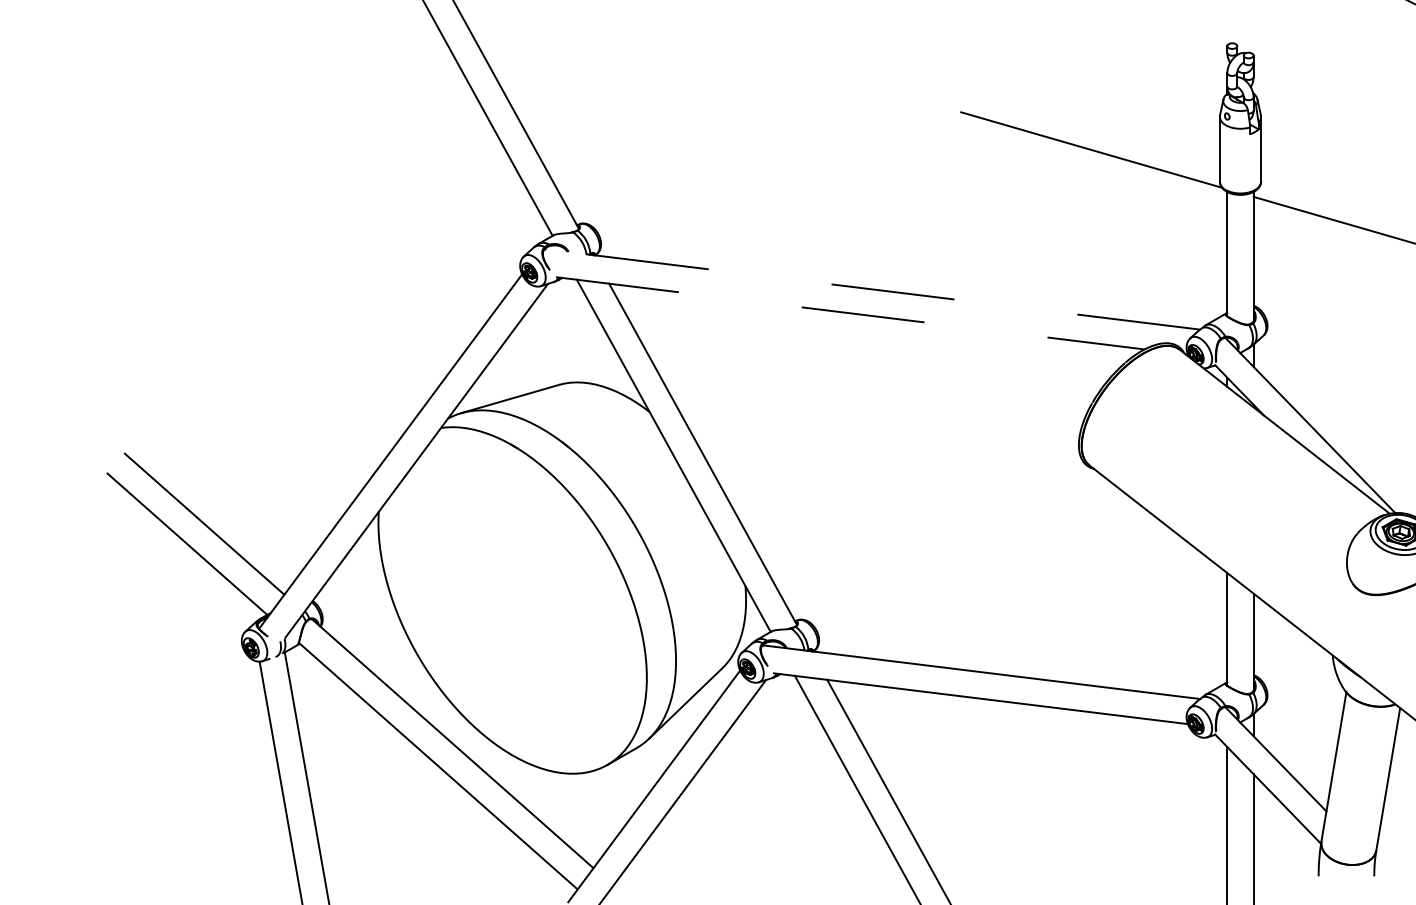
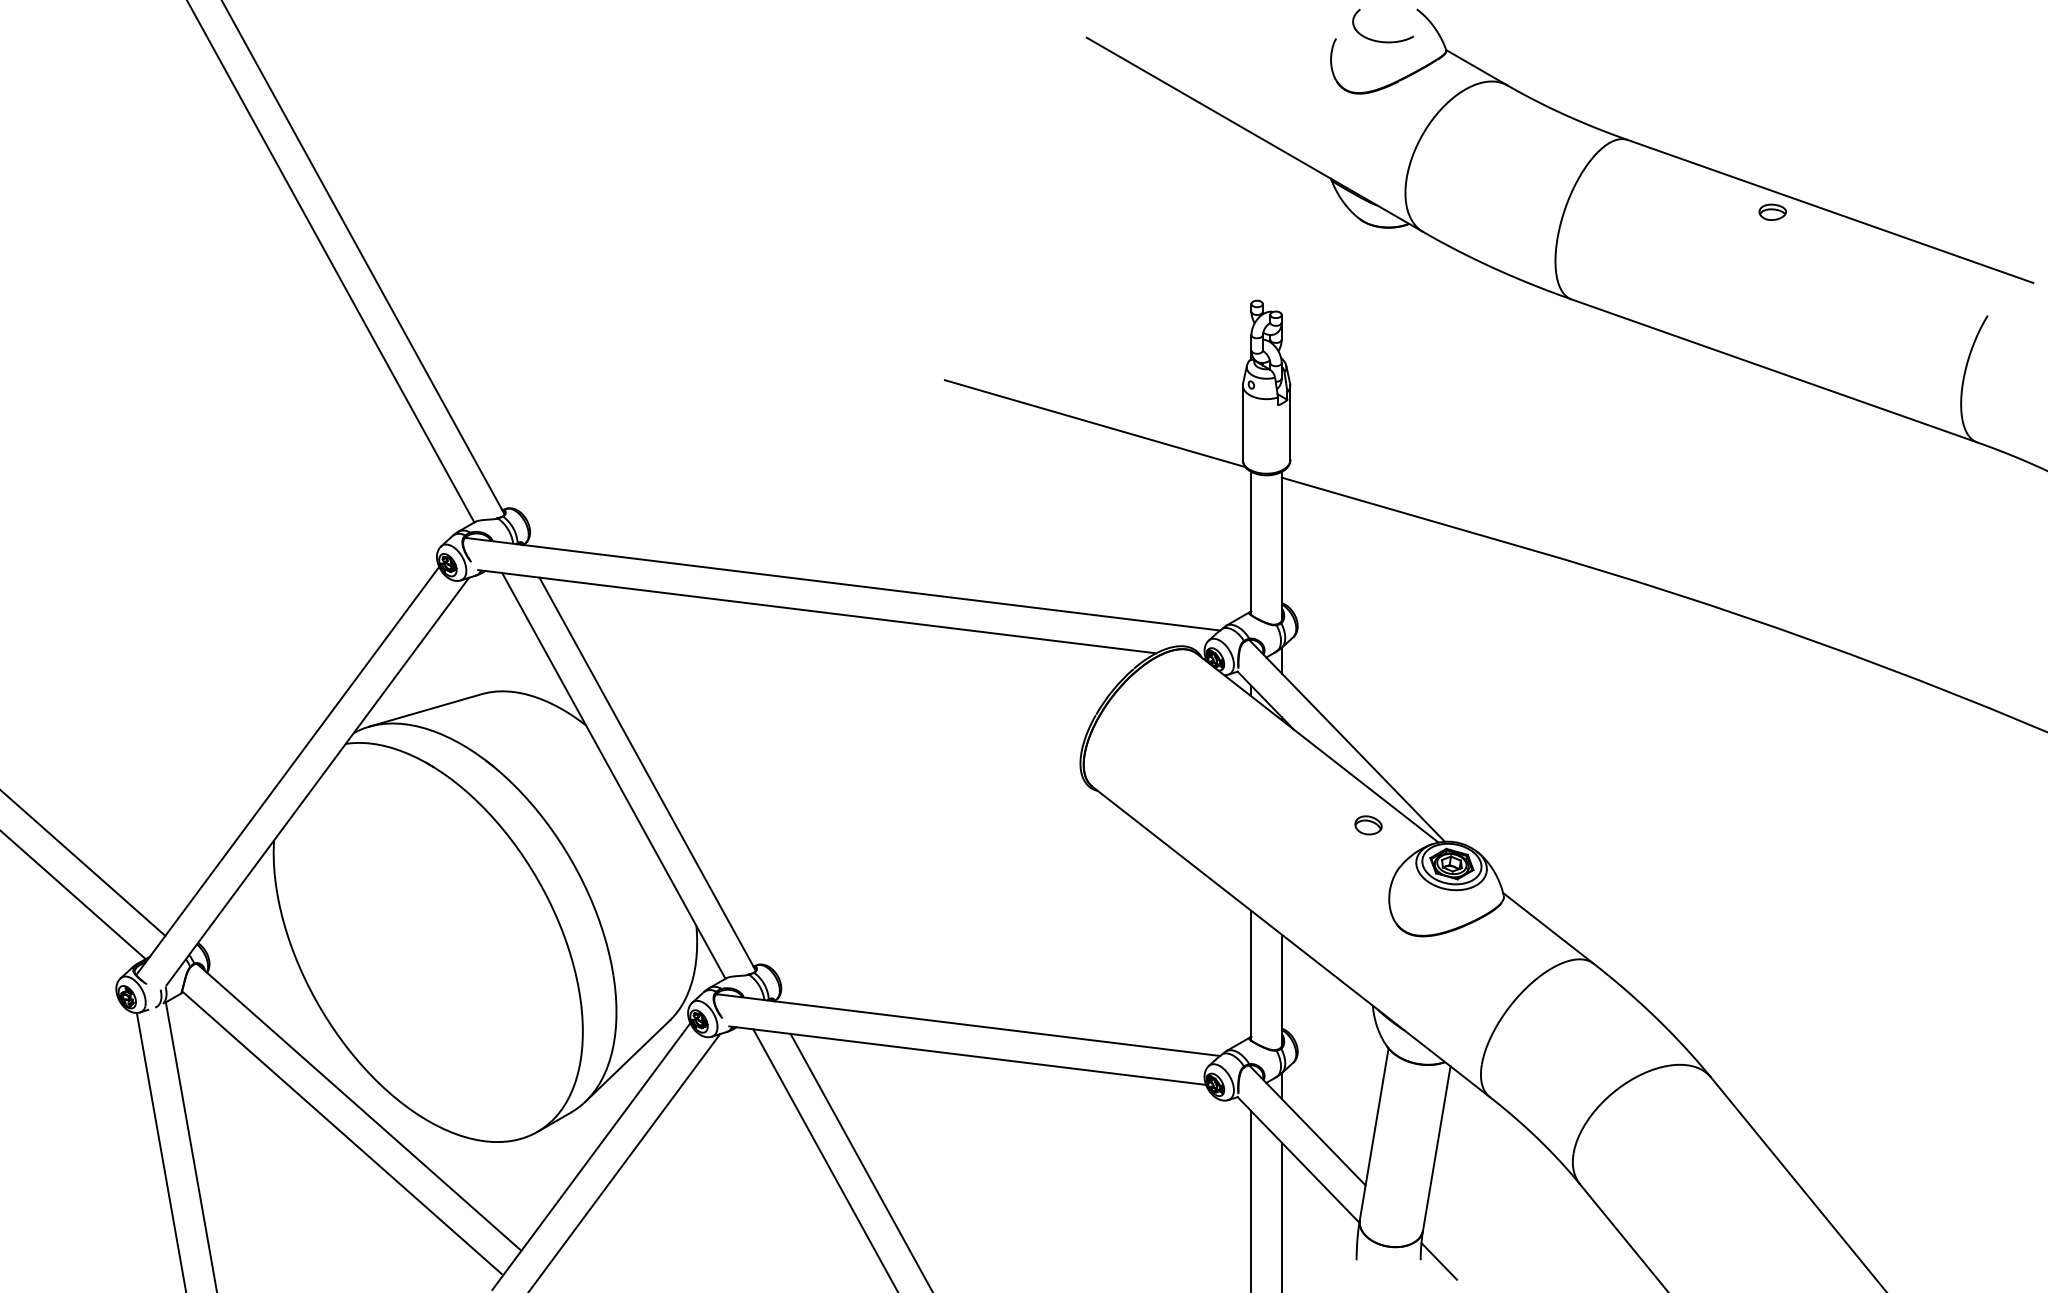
line: (873, 289) -> (843, 584), dashed -> solid
line: (850, 313) -> (817, 611), dashed -> solid
part: (1328, 498) -> (1368, 825), added
line: (1390, 877) -> (1439, 1261), added

